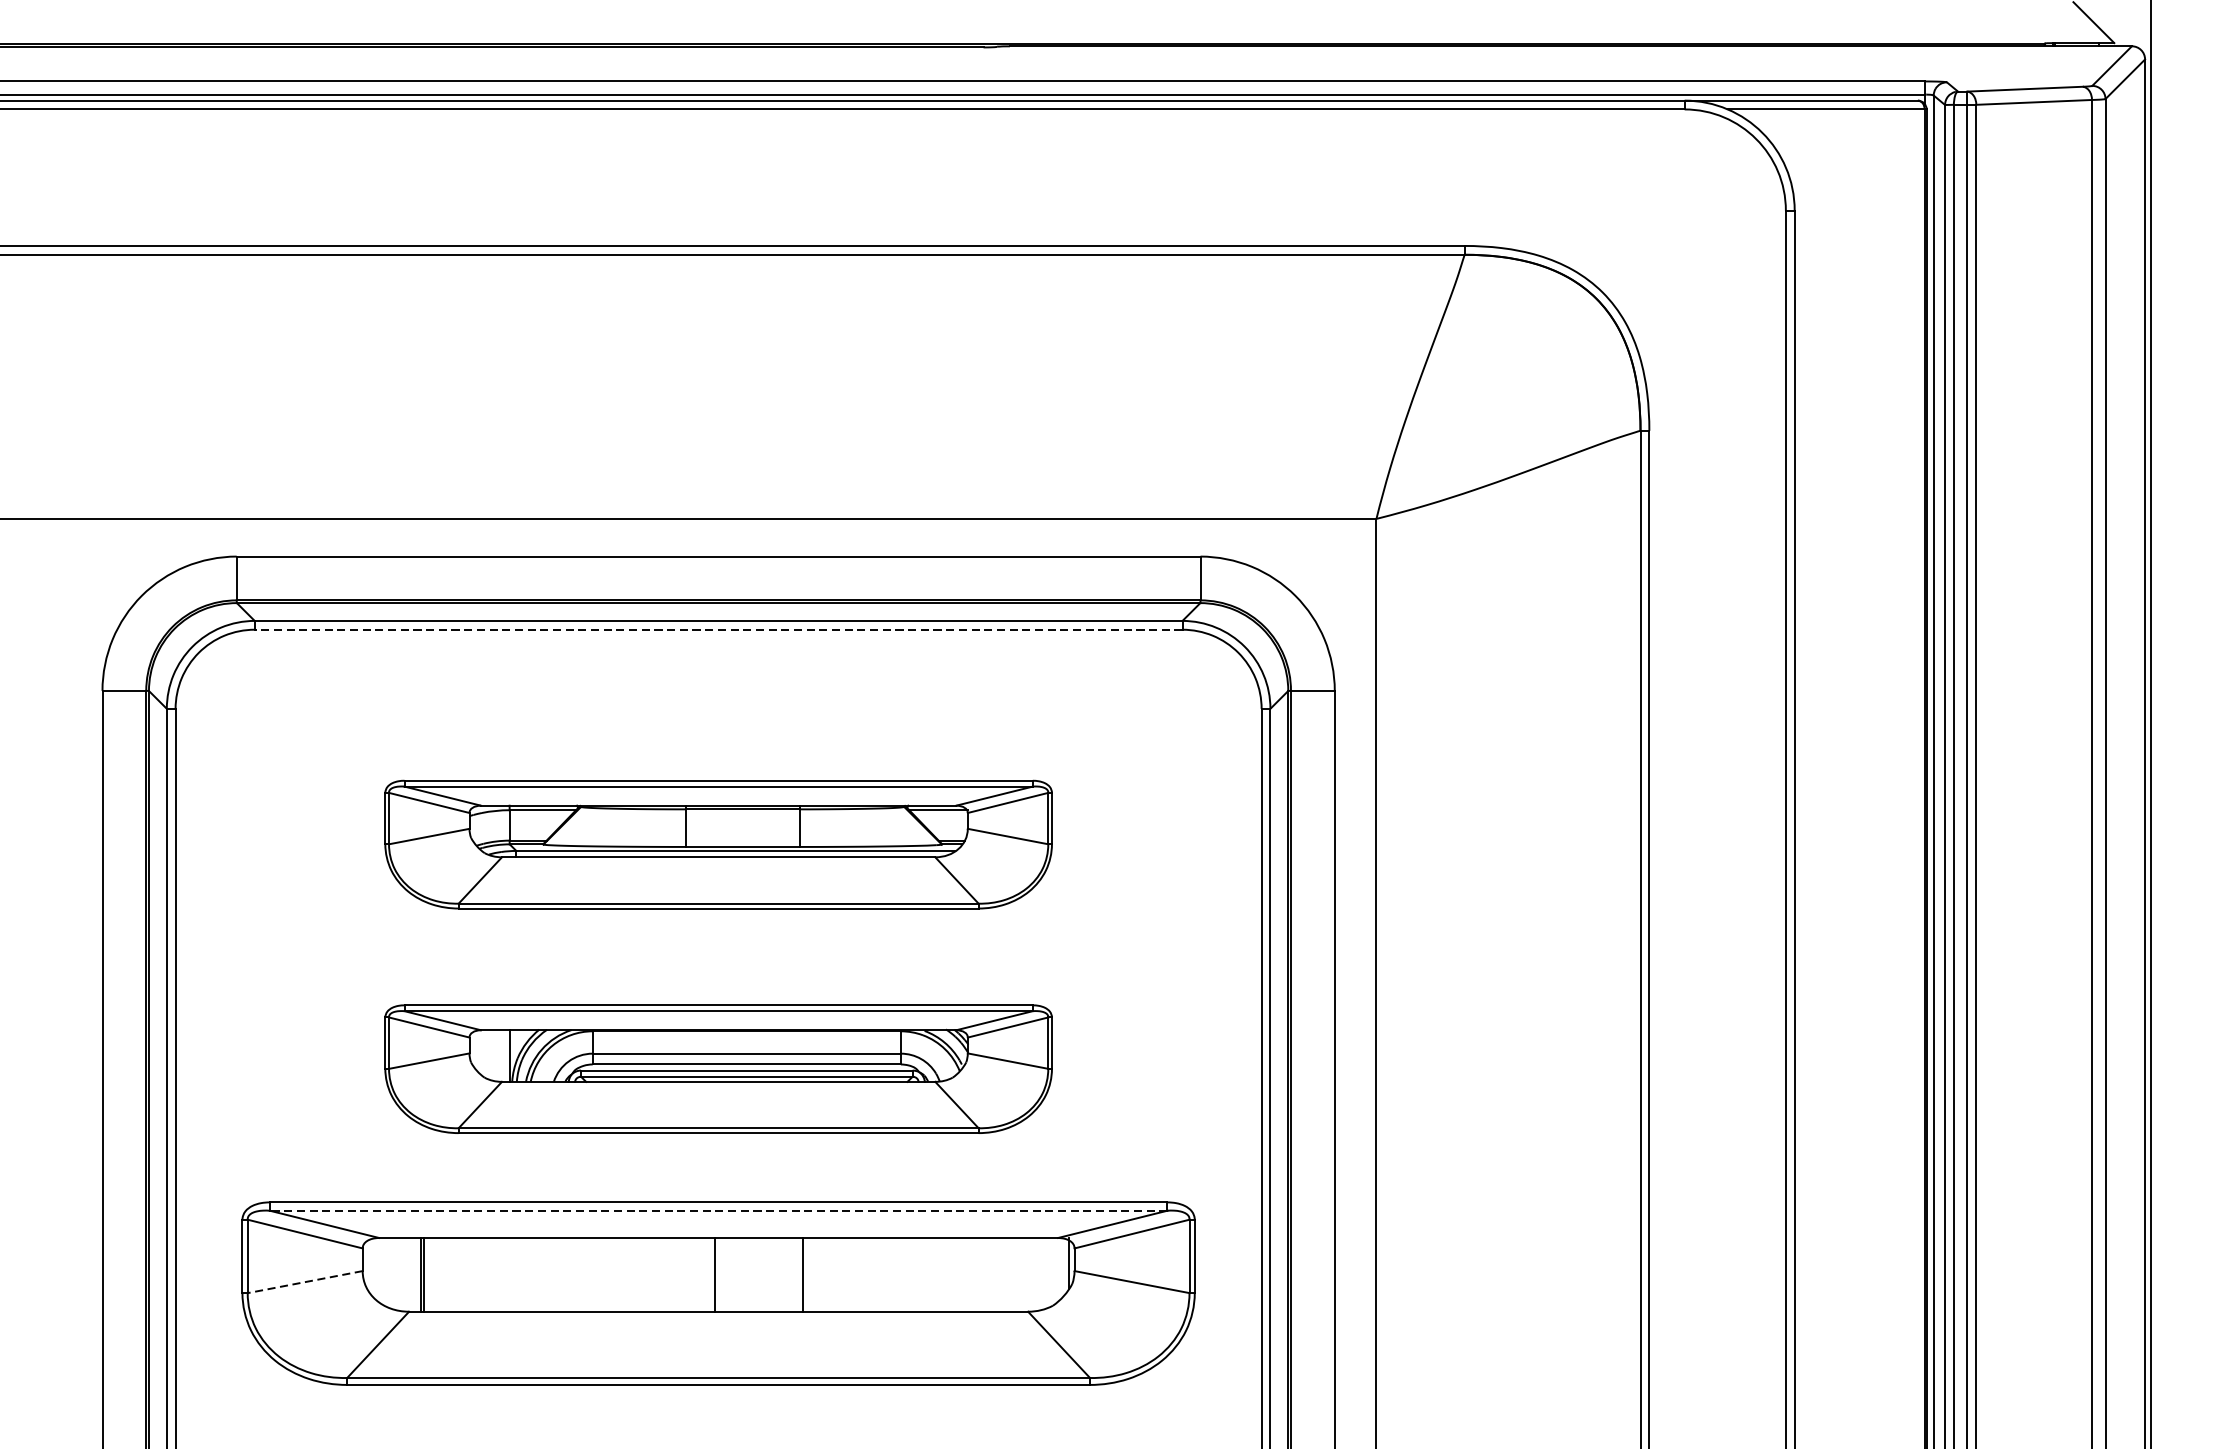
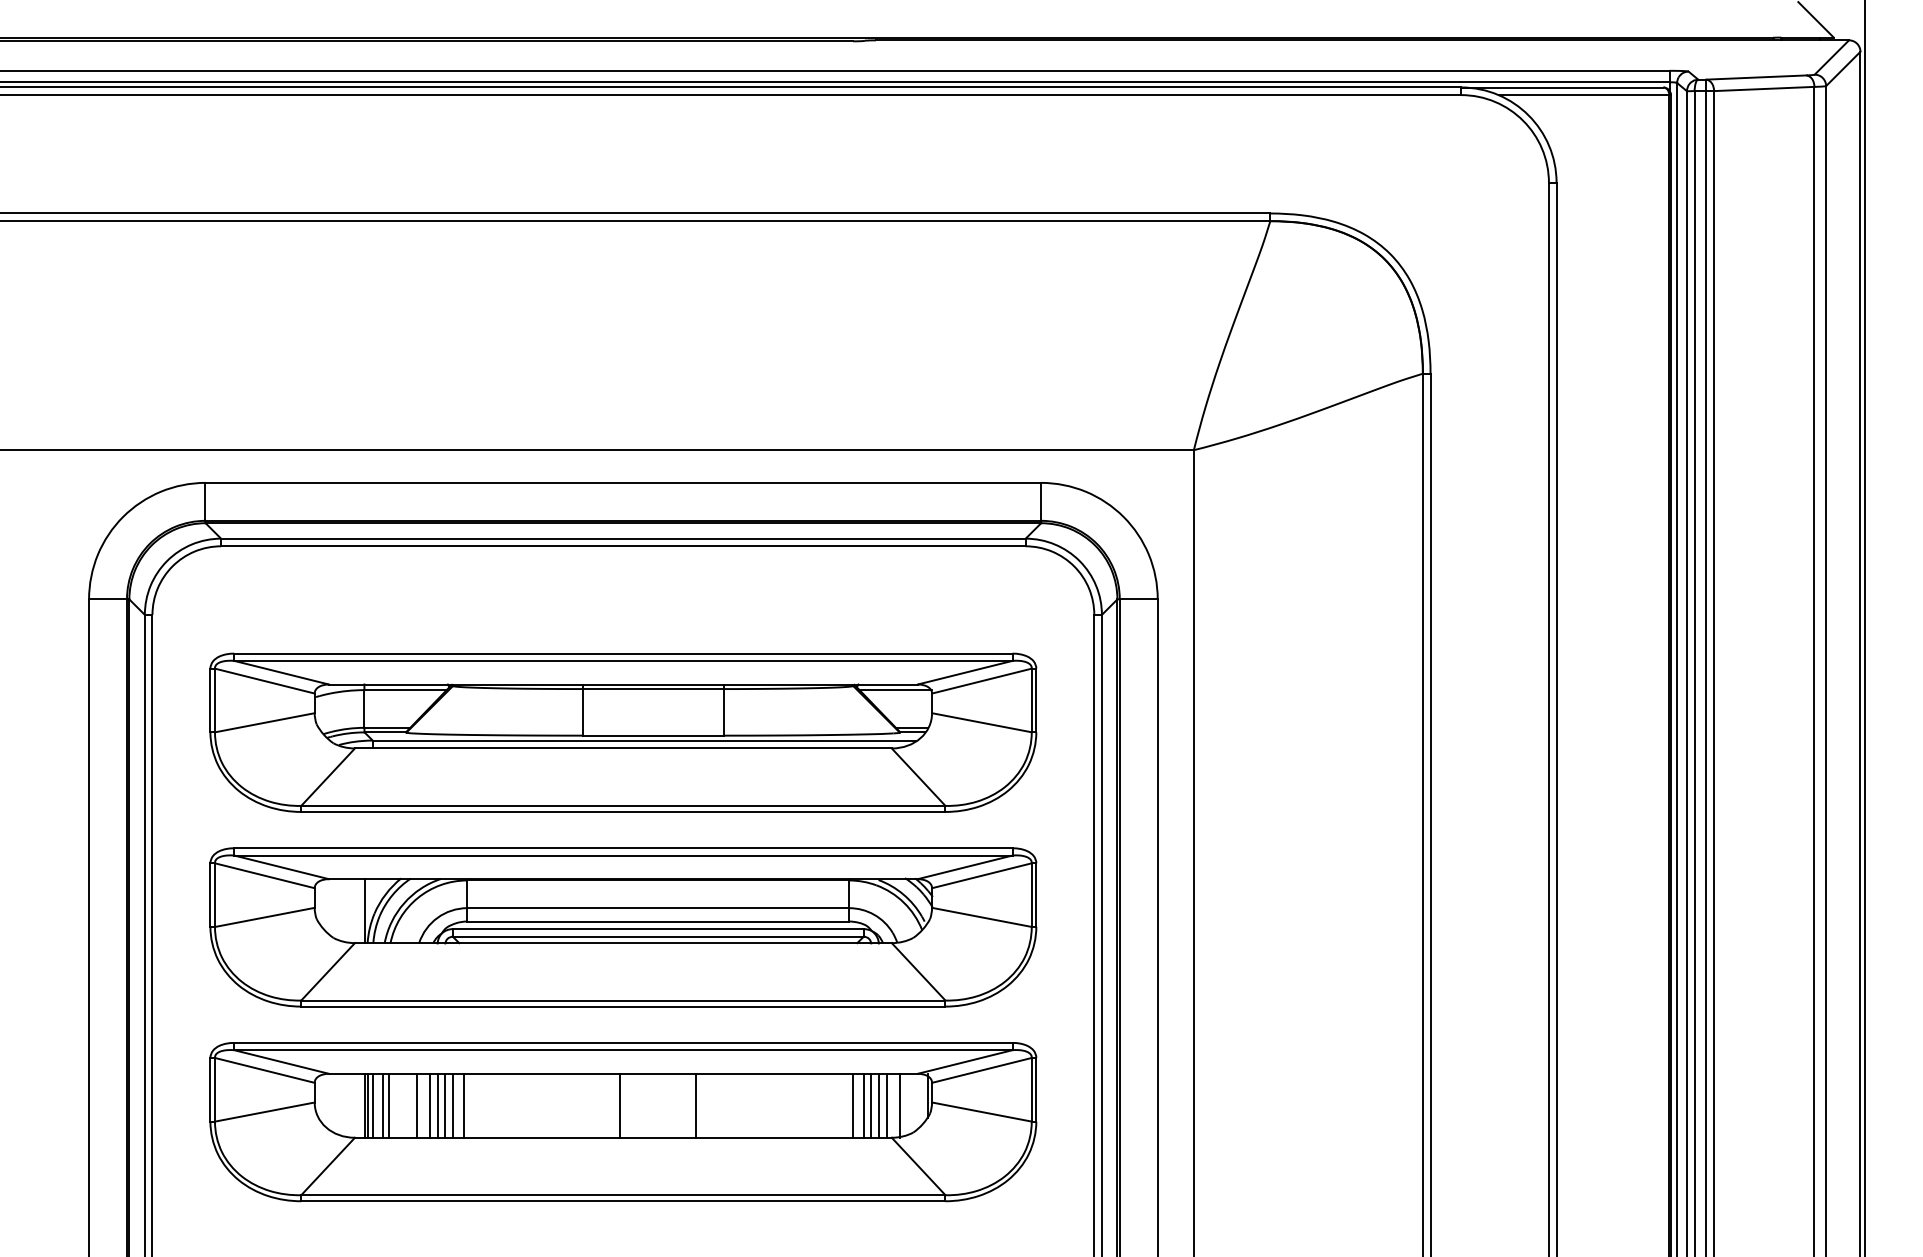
line: (717, 629) -> (622, 546), dashed -> solid
part: (718, 844) -> (623, 732), size x1.43
part: (718, 1069) -> (623, 927), size x1.43
line: (717, 1211) -> (622, 1050), dashed -> solid
line: (430, 1274) -> (373, 1105), added
line: (442, 1274) -> (383, 1105), added
line: (447, 1274) -> (388, 1105), added
line: (480, 1274) -> (416, 1105), added
line: (496, 1274) -> (430, 1105), added
line: (504, 1274) -> (437, 1105), added
line: (513, 1274) -> (445, 1105), added
line: (521, 1274) -> (452, 1105), added
line: (535, 1274) -> (464, 1105), added
line: (982, 1274) -> (852, 1105), added
line: (996, 1274) -> (864, 1105), added
line: (1004, 1274) -> (871, 1105), added
line: (1013, 1274) -> (879, 1105), added
line: (1022, 1274) -> (886, 1105), added
line: (1037, 1274) -> (899, 1105), added
line: (304, 1282) -> (264, 1112), dashed -> solid

